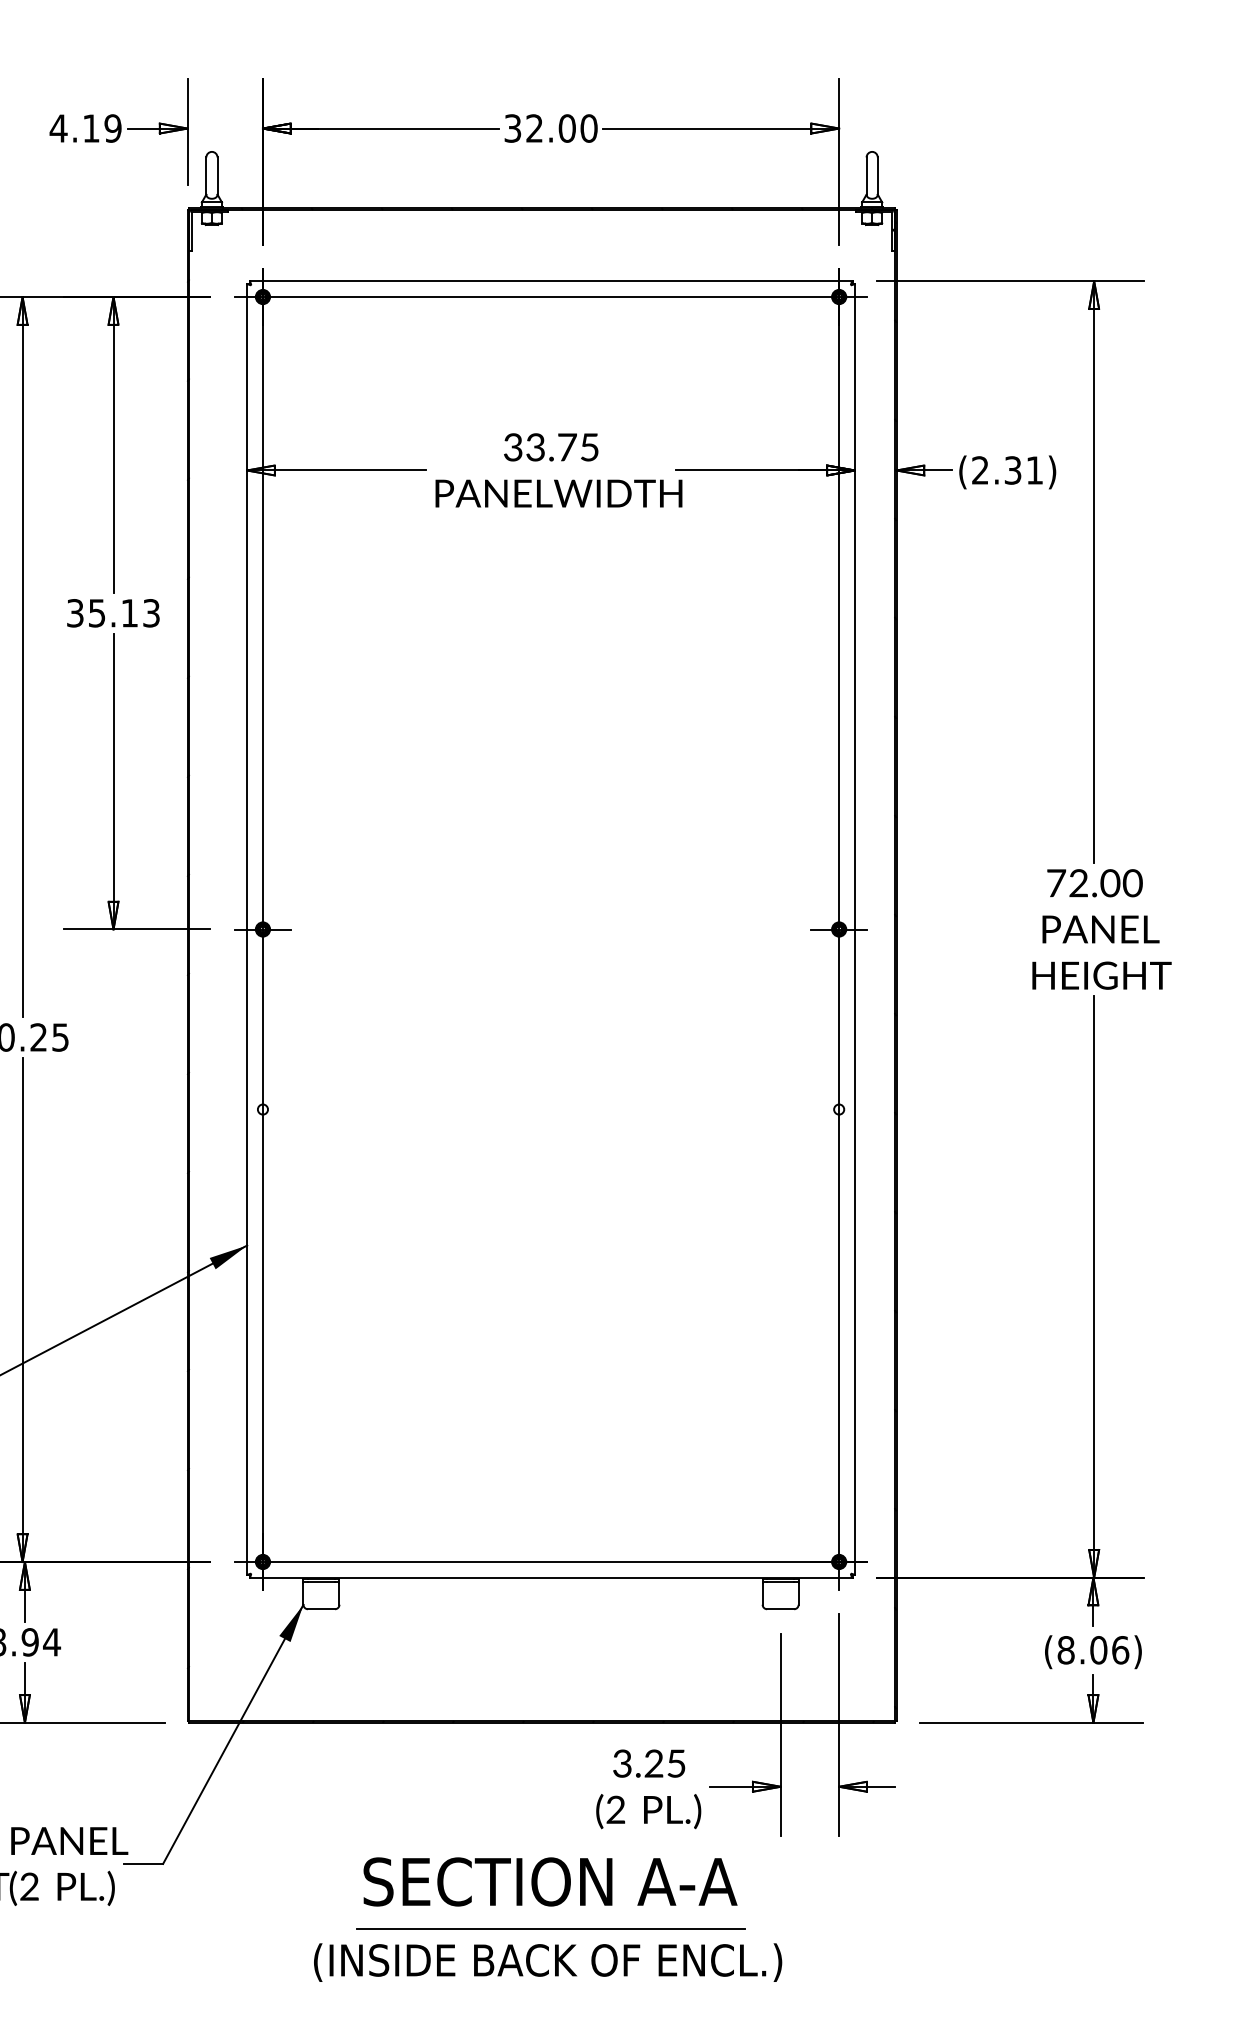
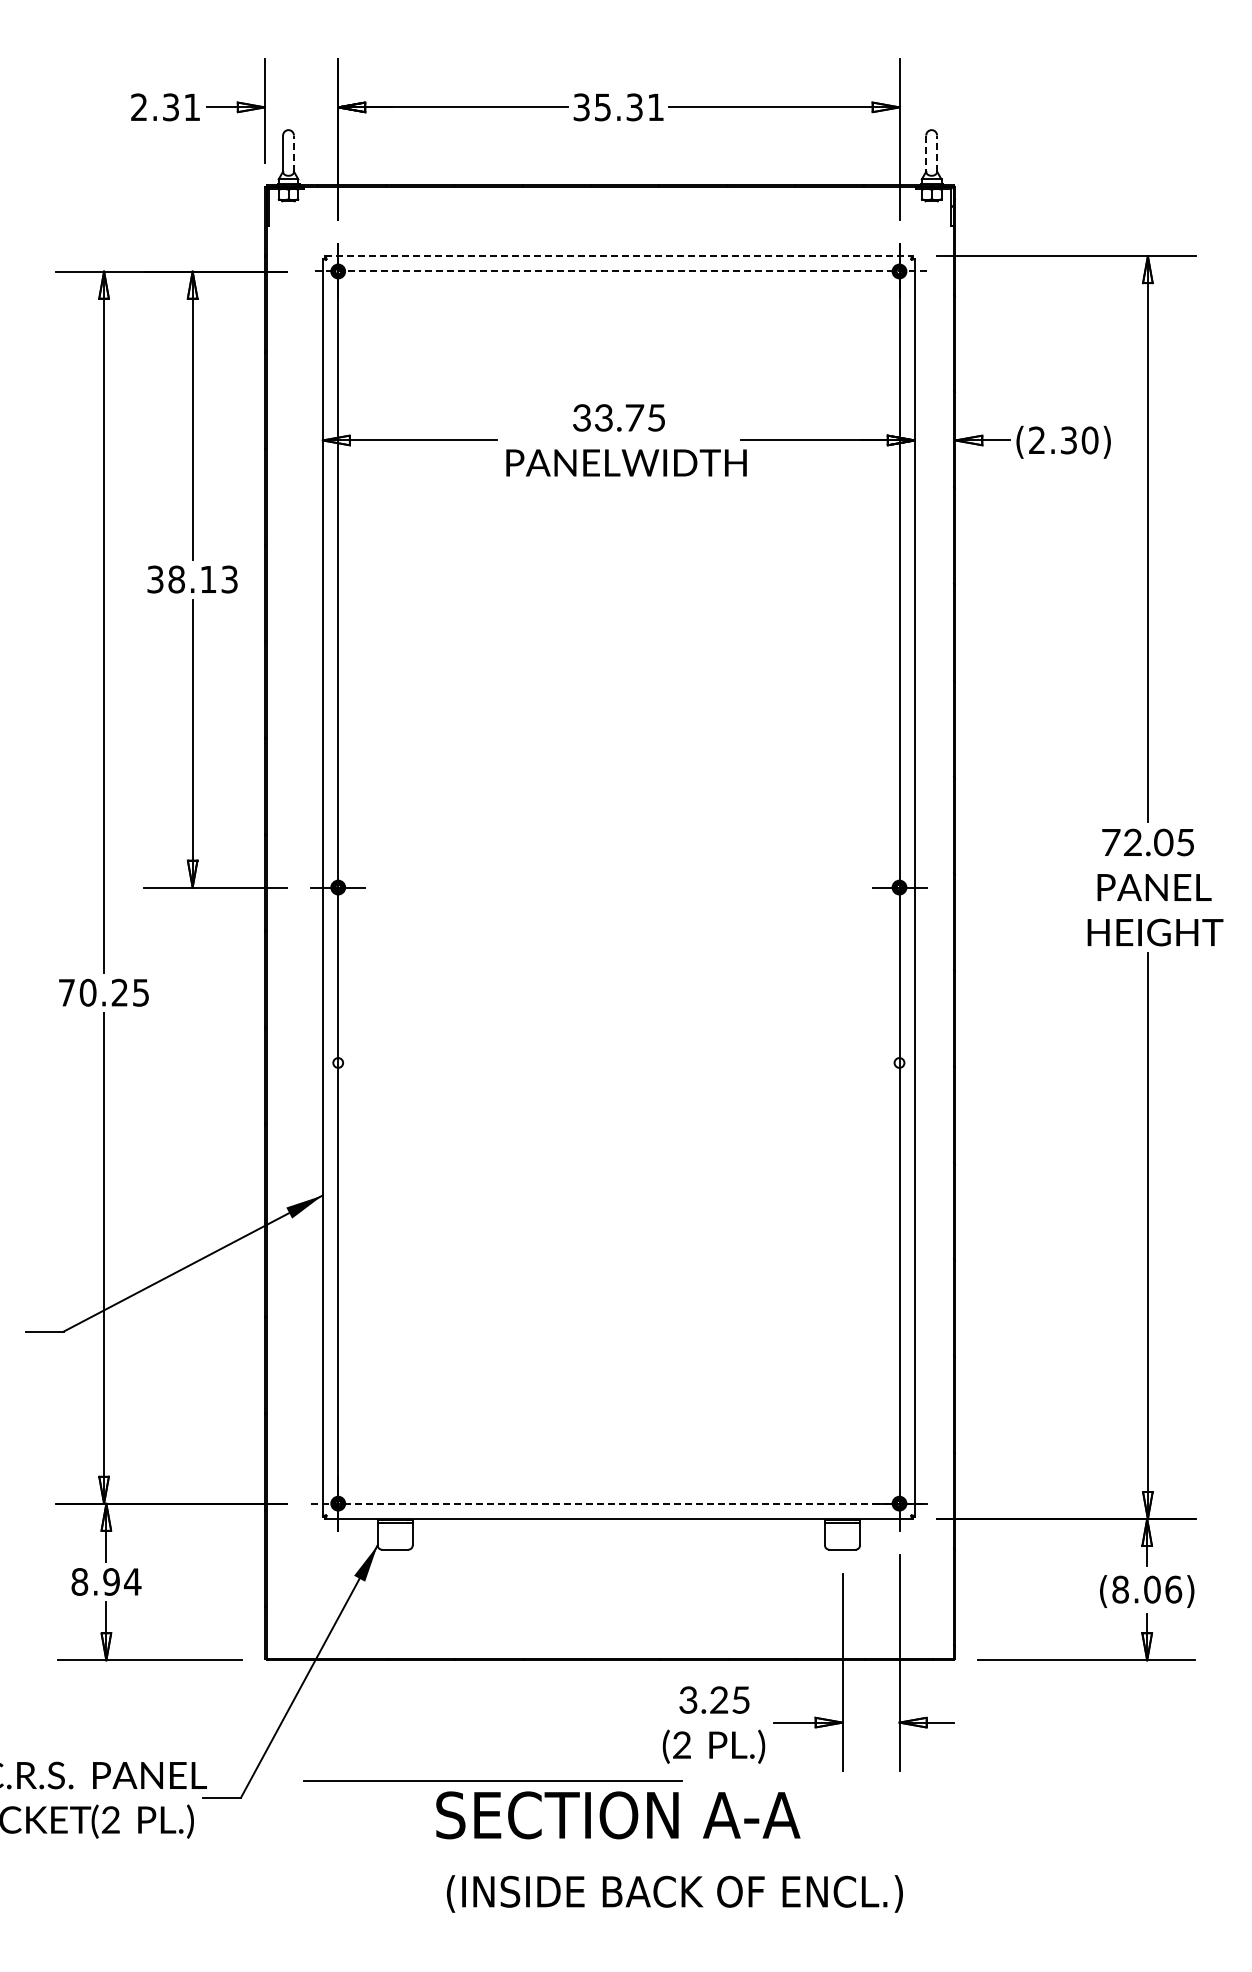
text: (85, 128) -> (165, 107), 4.19 -> 2.31
text: (561, 128) -> (629, 107), 32.00 -> 35.31
line: (217, 175) -> (293, 153), solid -> dashed
line: (878, 175) -> (937, 153), solid -> dashed
line: (866, 176) -> (926, 154), solid -> dashed
line: (550, 281) -> (618, 256), solid -> dashed
line: (550, 297) -> (618, 271), solid -> dashed
text: (1034, 470) -> (1089, 440), (2.31) -> (2.30)
text: (96, 613) -> (176, 579), 35.13 -> 38.13
text: (1132, 883) -> (1185, 842), 72.00 -> 72.05
line: (550, 1561) -> (618, 1503), solid -> dashed
line: (550, 1928) -> (492, 1780), moved
text: (547, 1962) -> (674, 1893), moved

